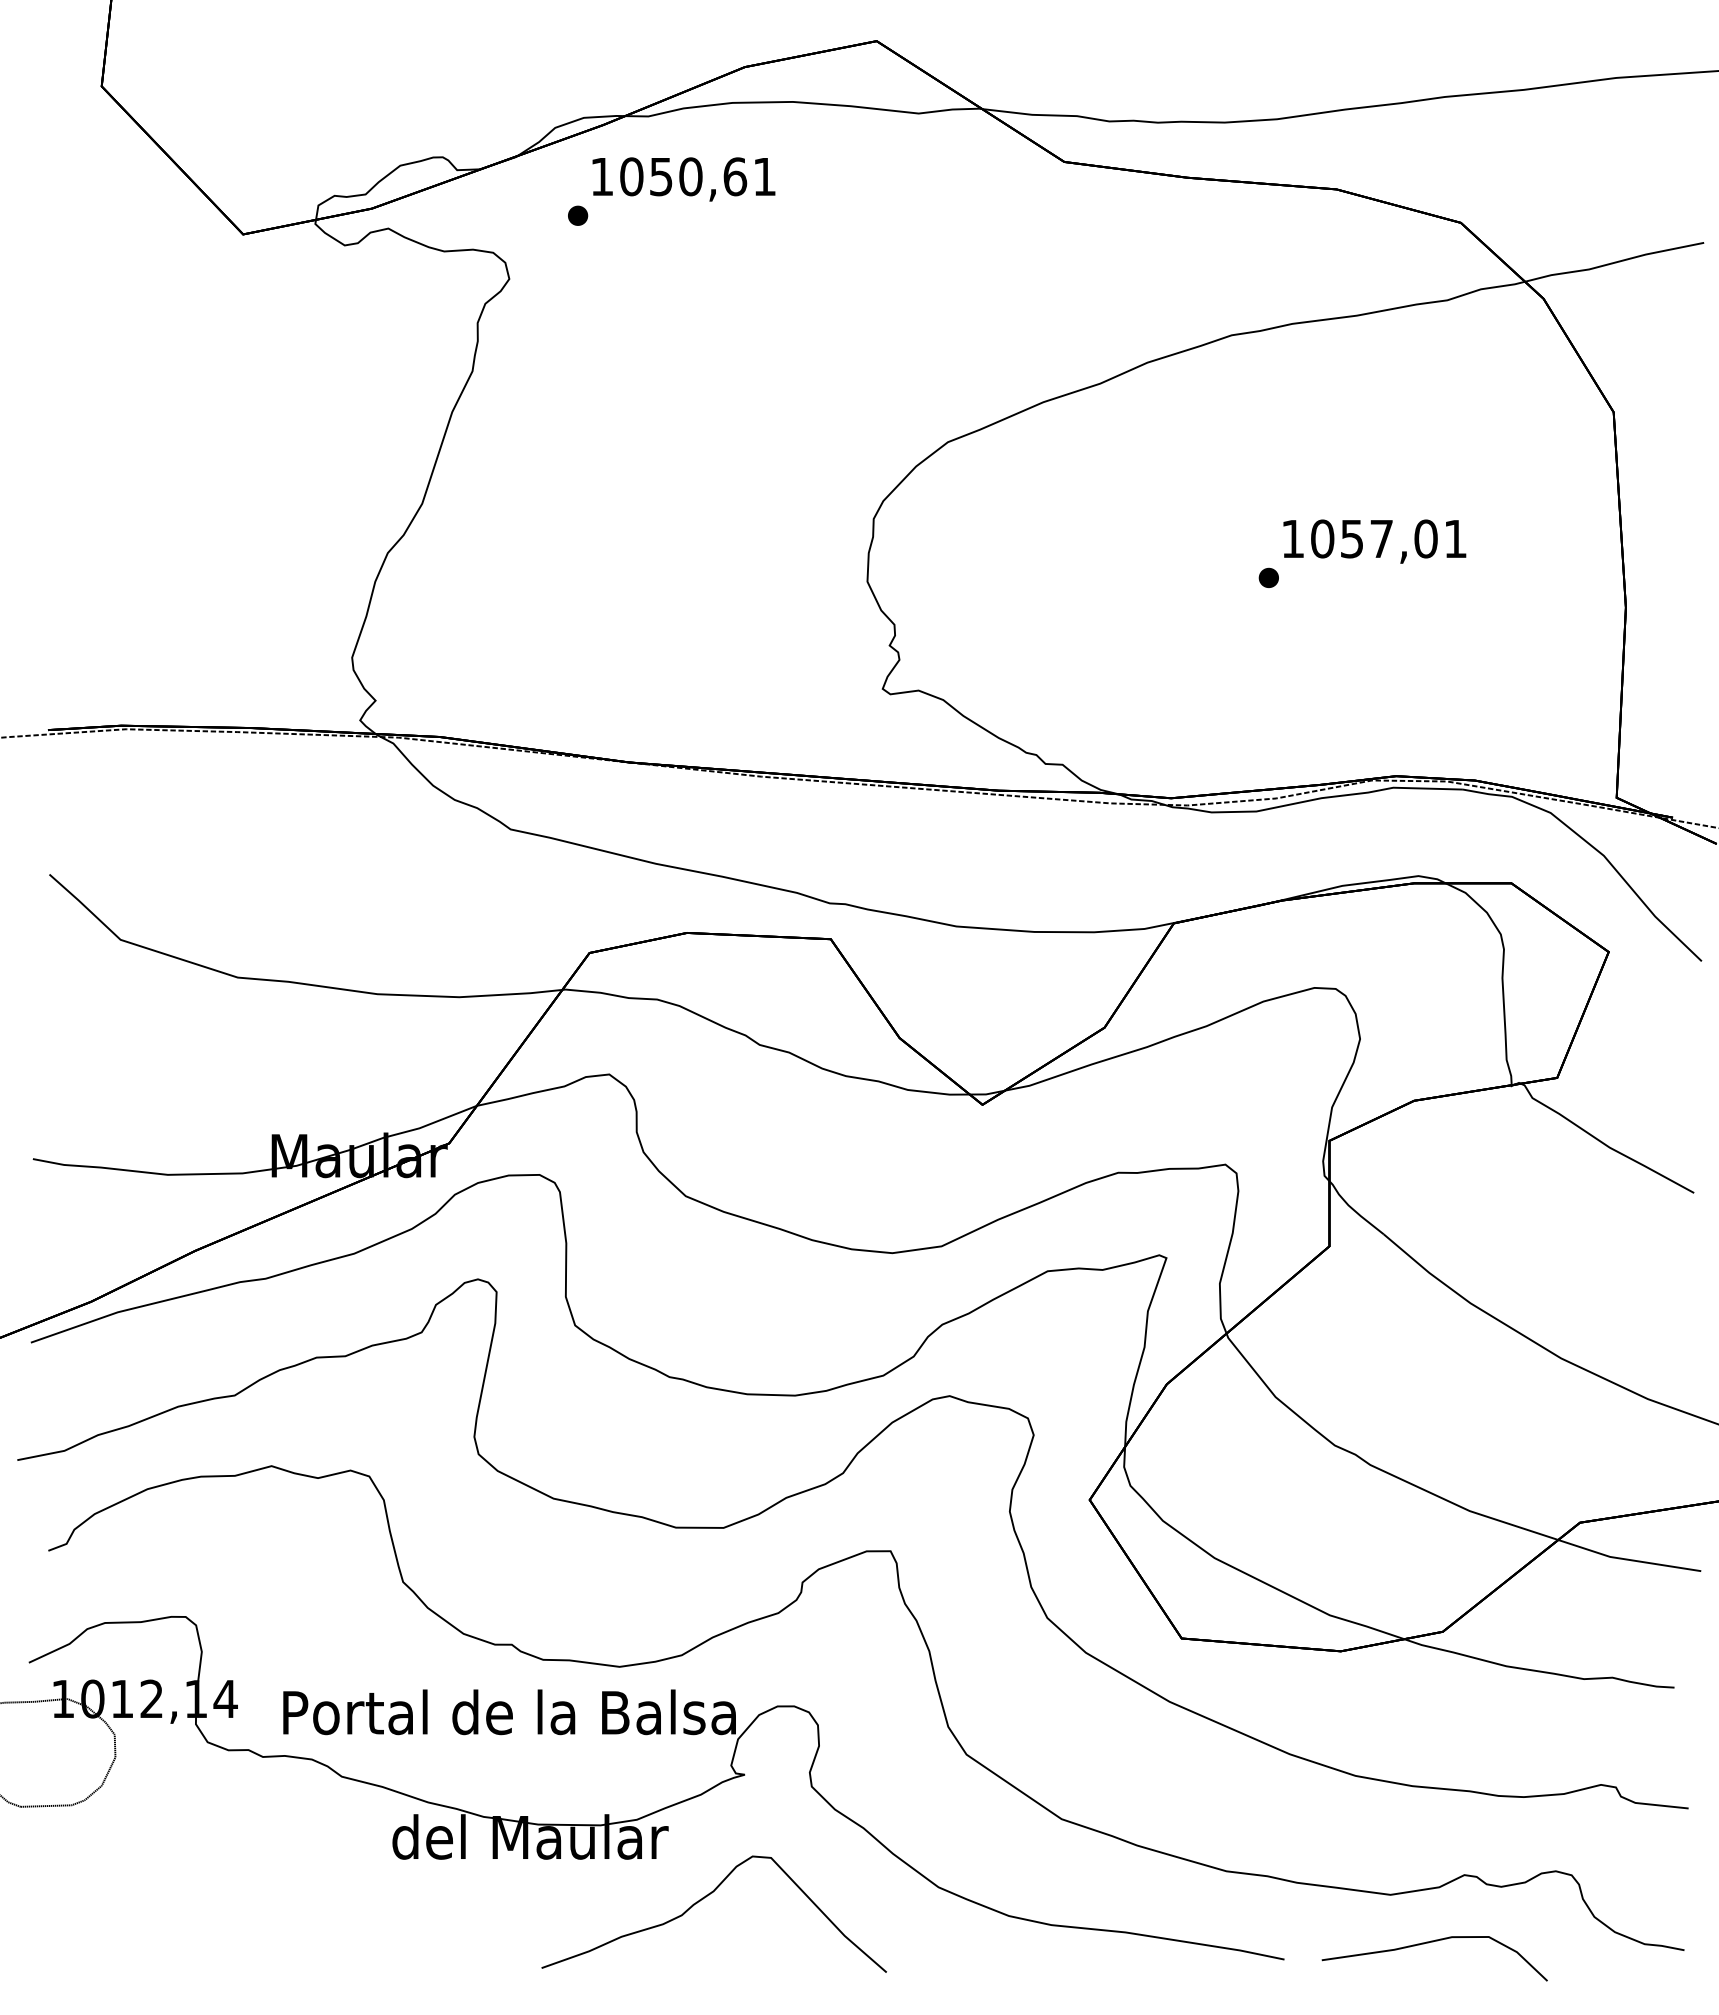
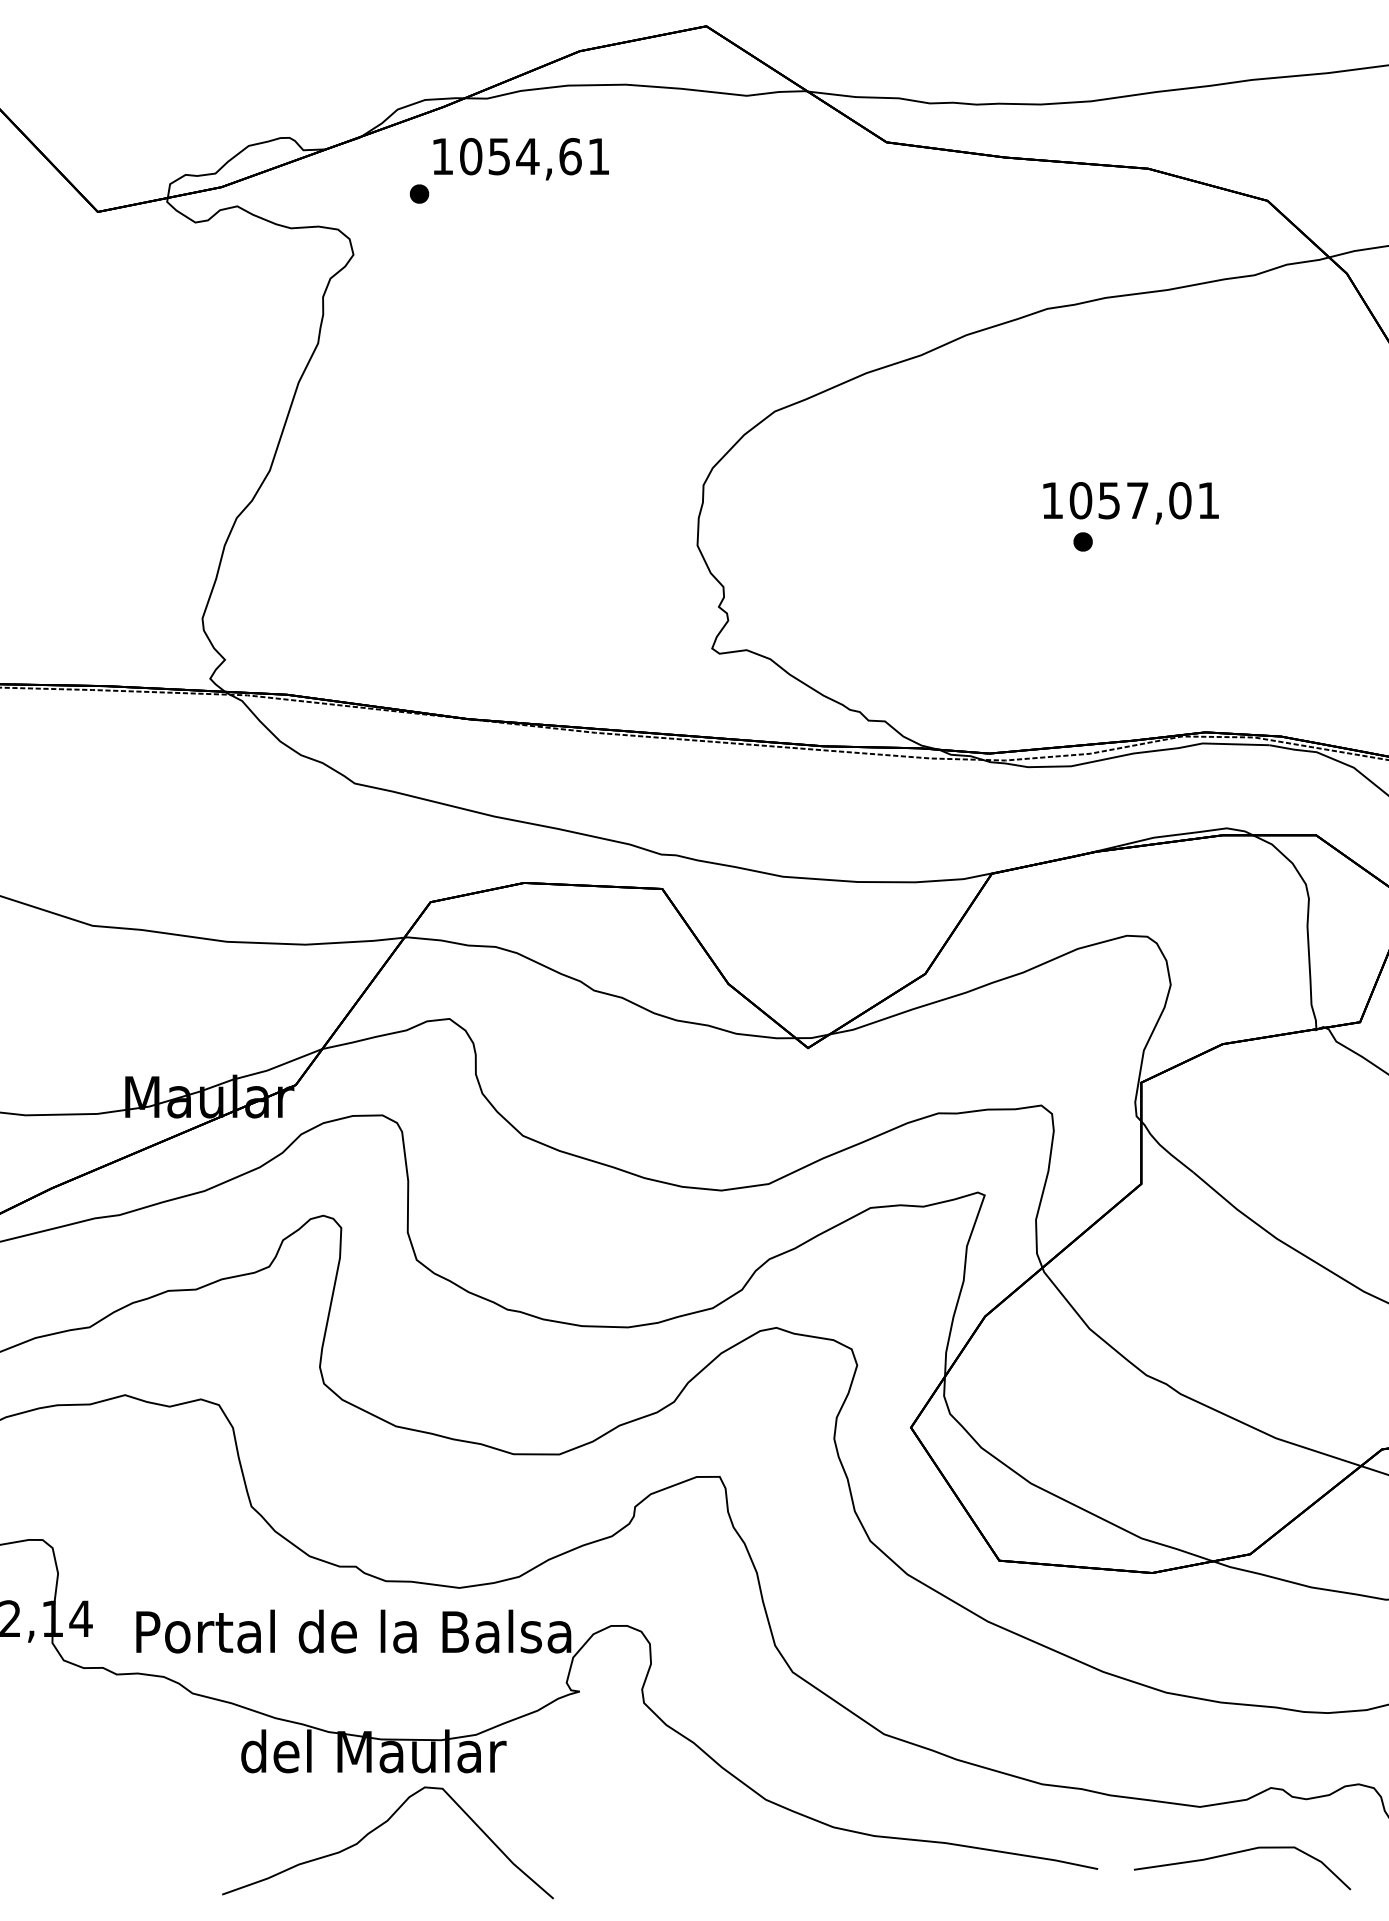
text: (690, 176) -> (527, 156), 1050,61 -> 1054,61
text: (1374, 541) -> (1130, 503), moved
part: (703, 1899) -> (377, 1828), moved

